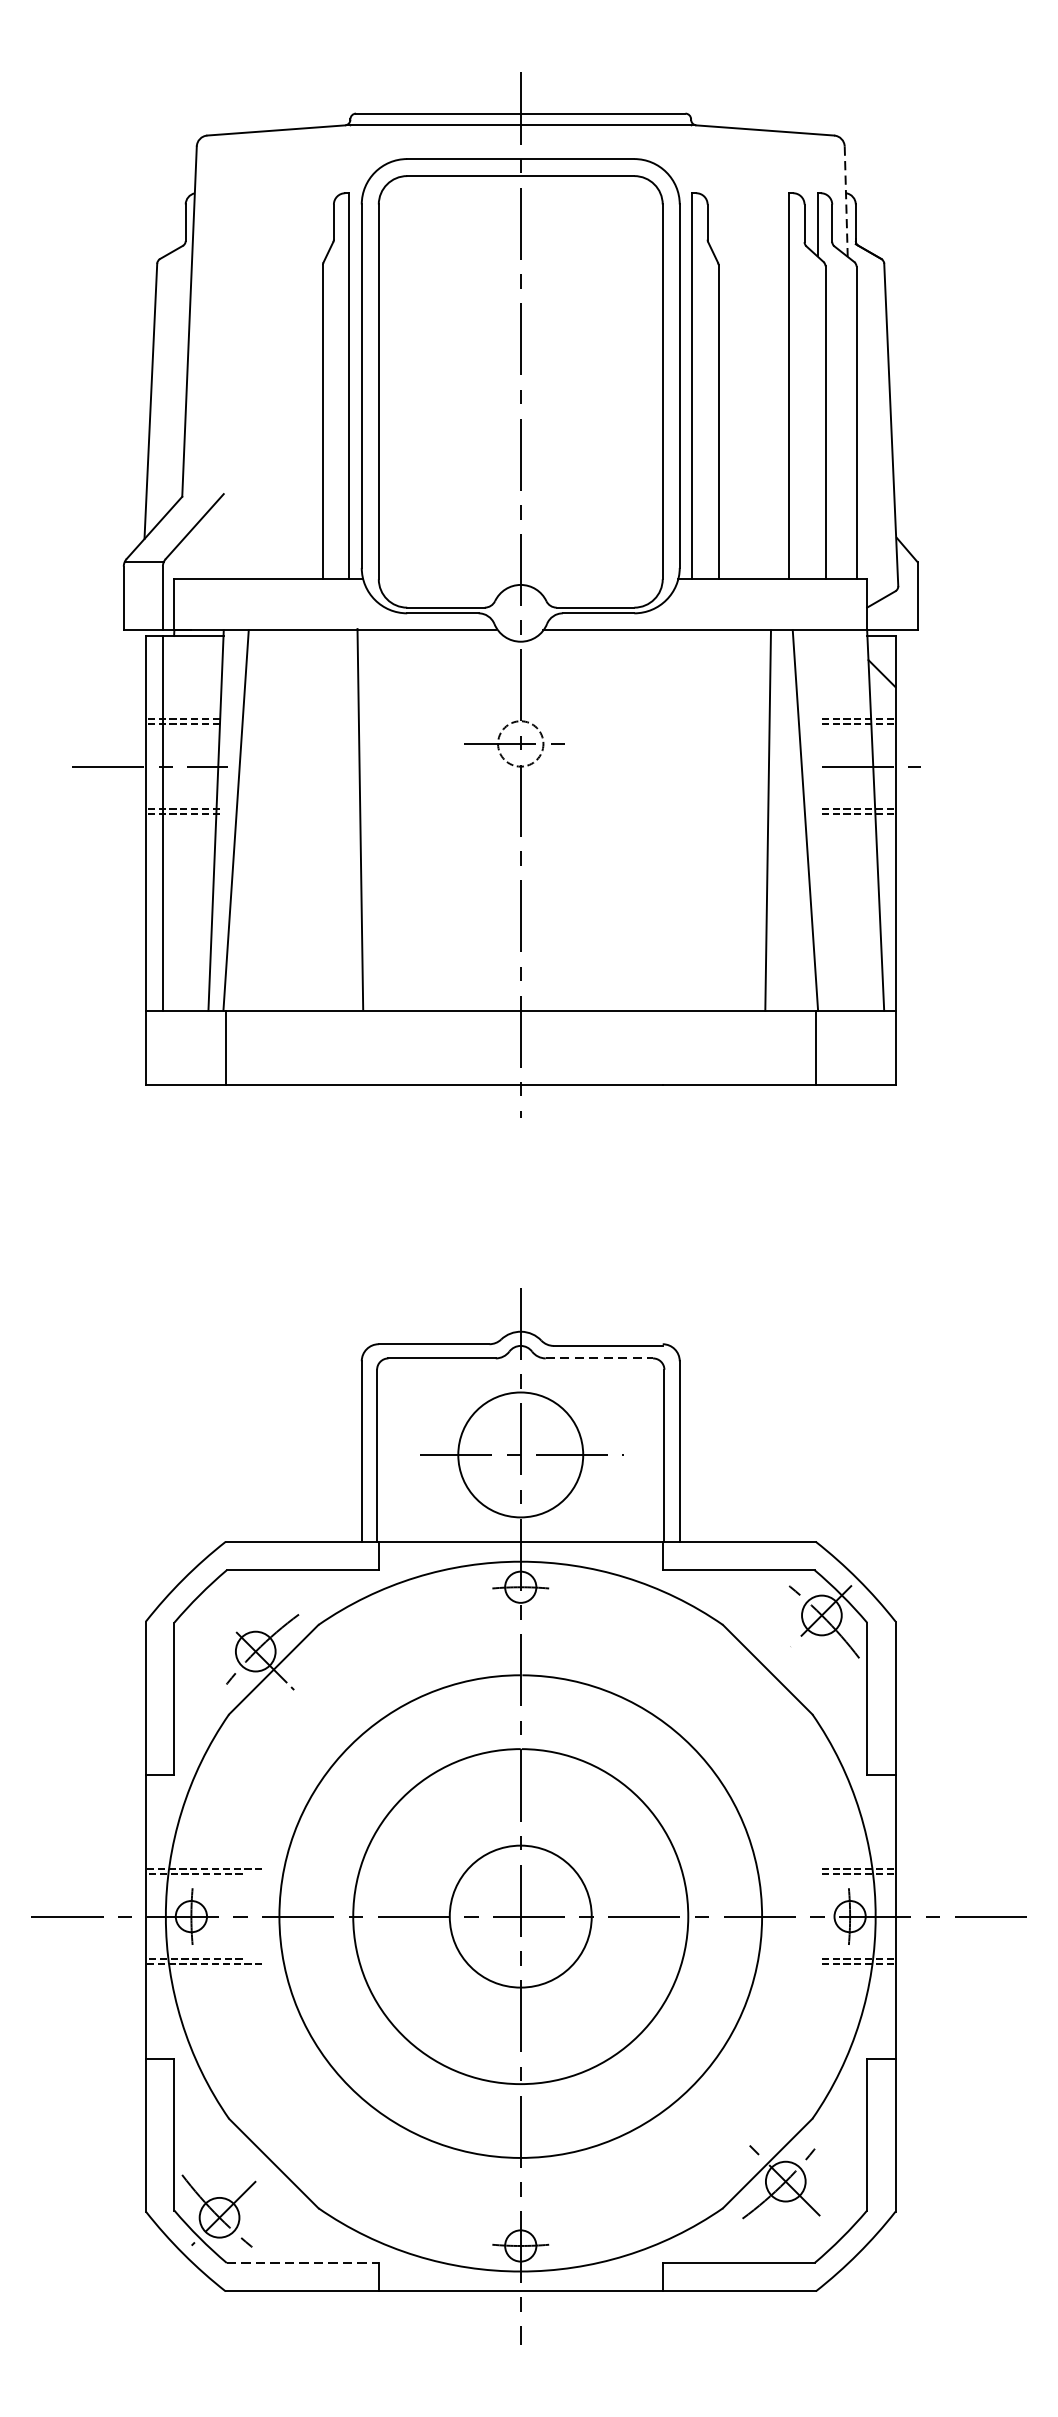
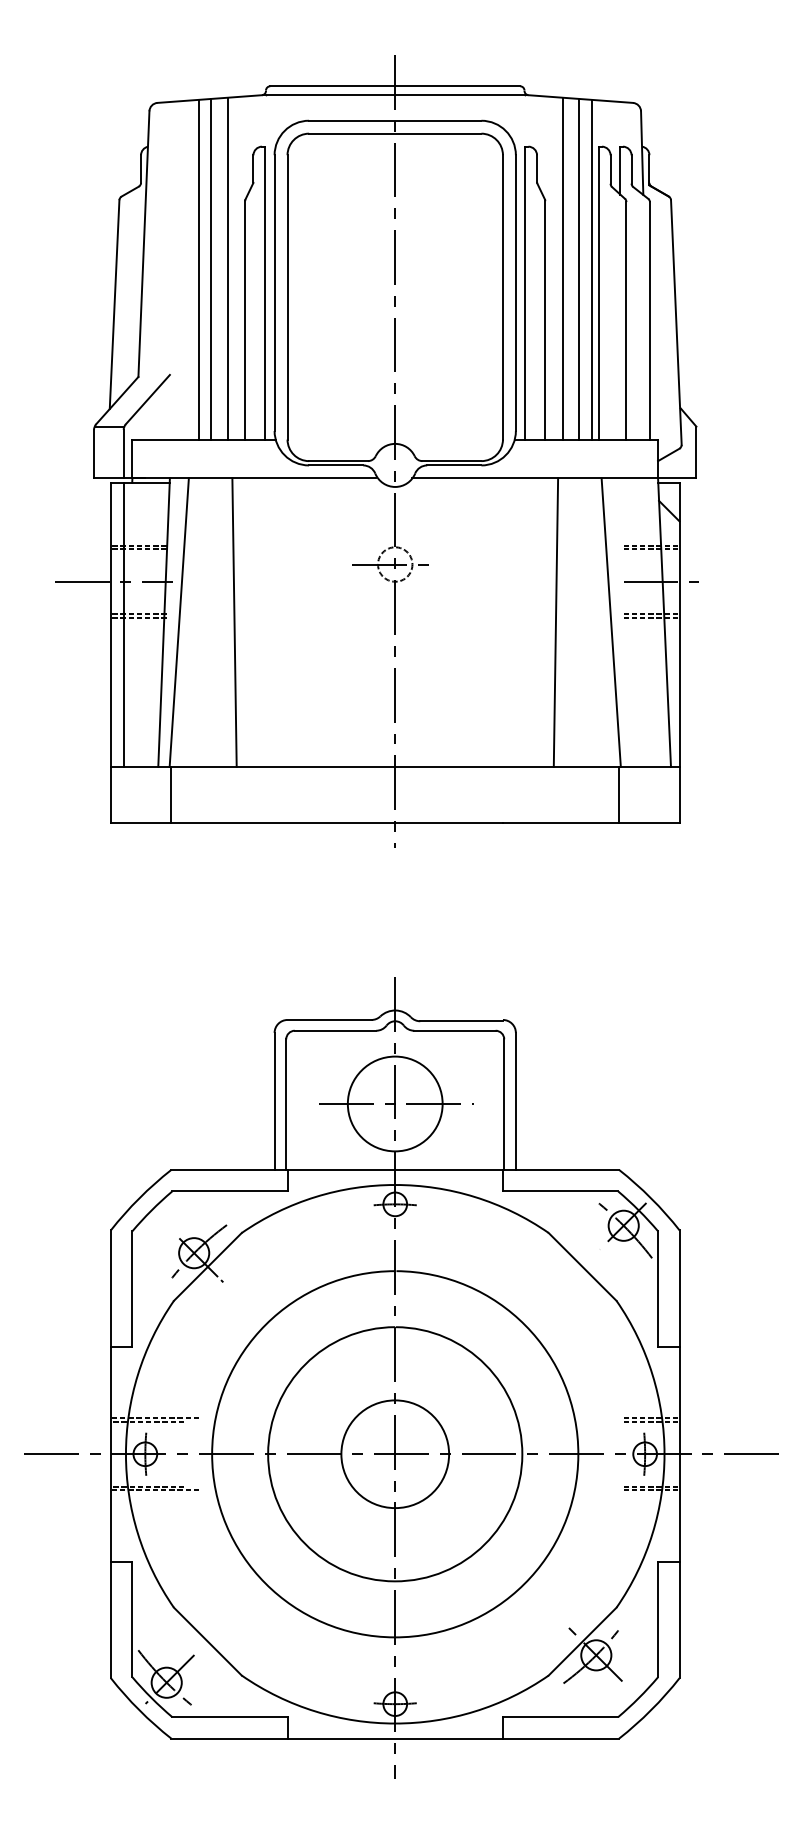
line: (846, 202) -> (642, 153), dashed -> solid
line: (278, 353) -> (211, 268), added
line: (299, 353) -> (227, 268), added
line: (741, 353) -> (562, 268), added
line: (763, 353) -> (579, 268), added
line: (261, 355) -> (198, 269), added
line: (779, 355) -> (591, 269), added
line: (360, 819) -> (234, 622), moved
line: (767, 820) -> (555, 622), moved
line: (598, 1358) -> (454, 1030), dashed -> solid
line: (302, 2263) -> (229, 1717), dashed -> solid

